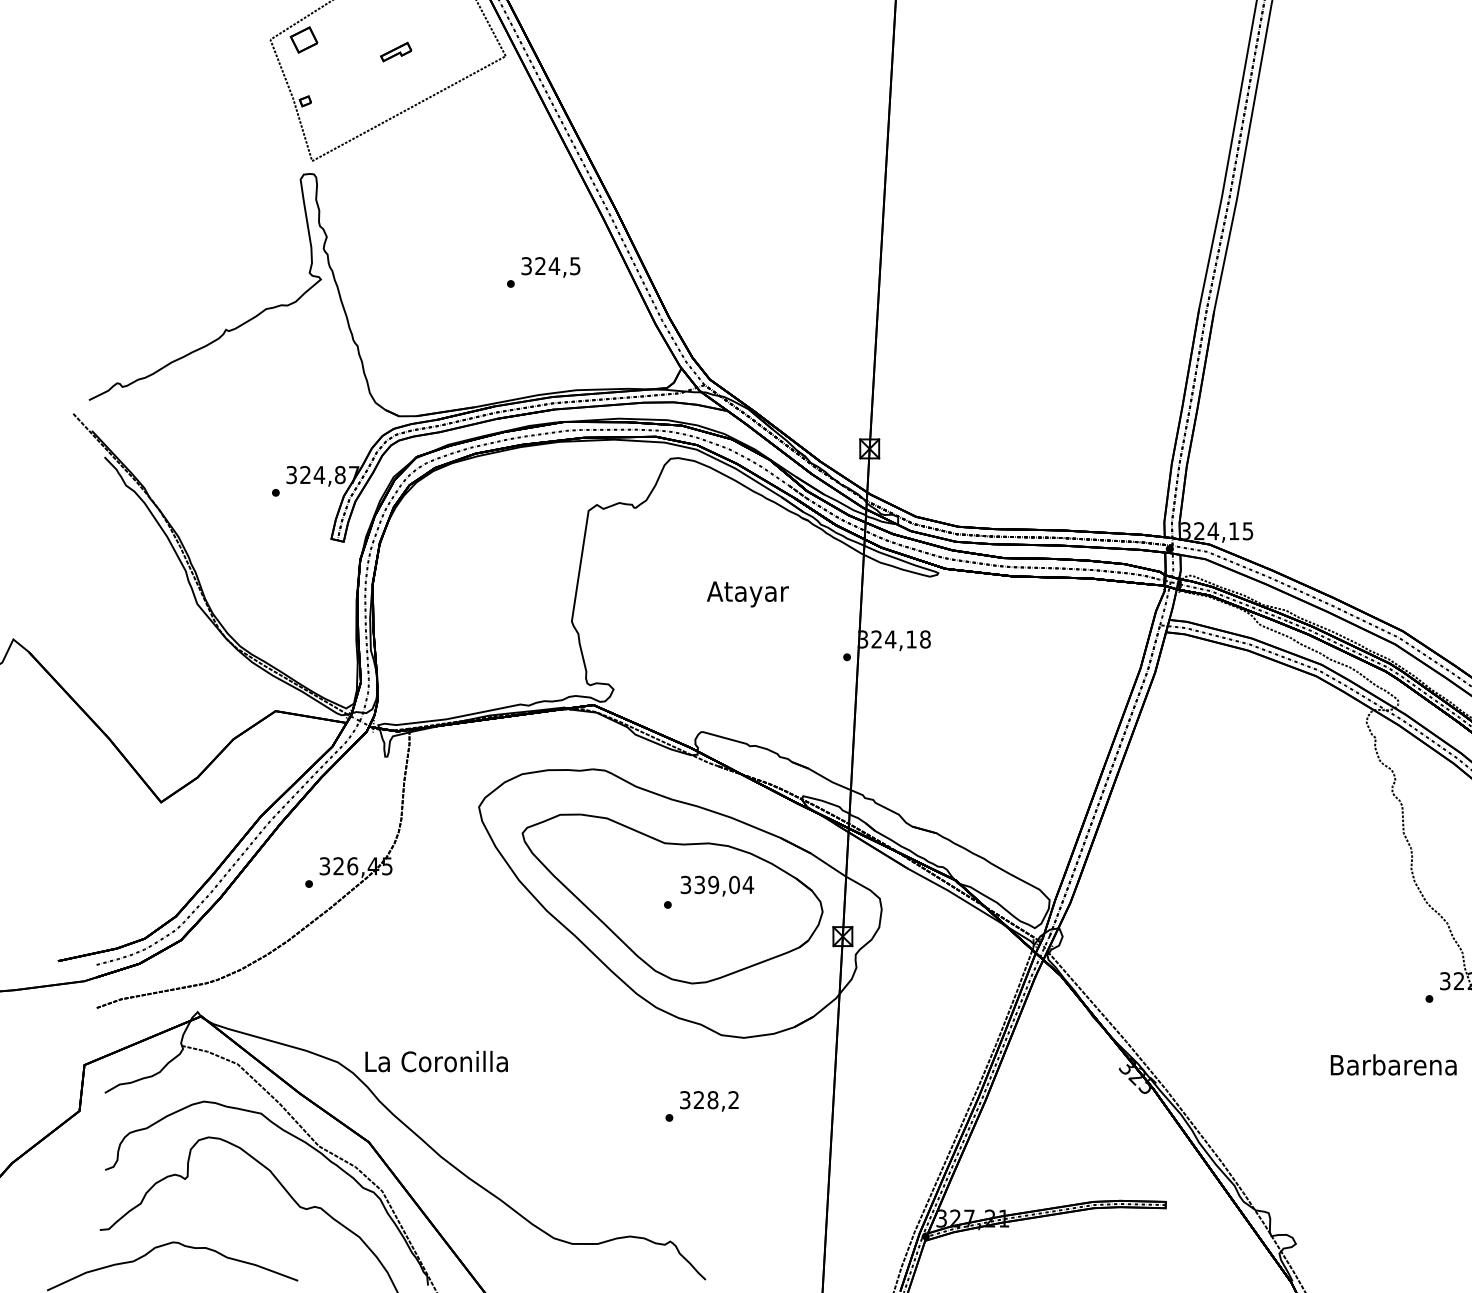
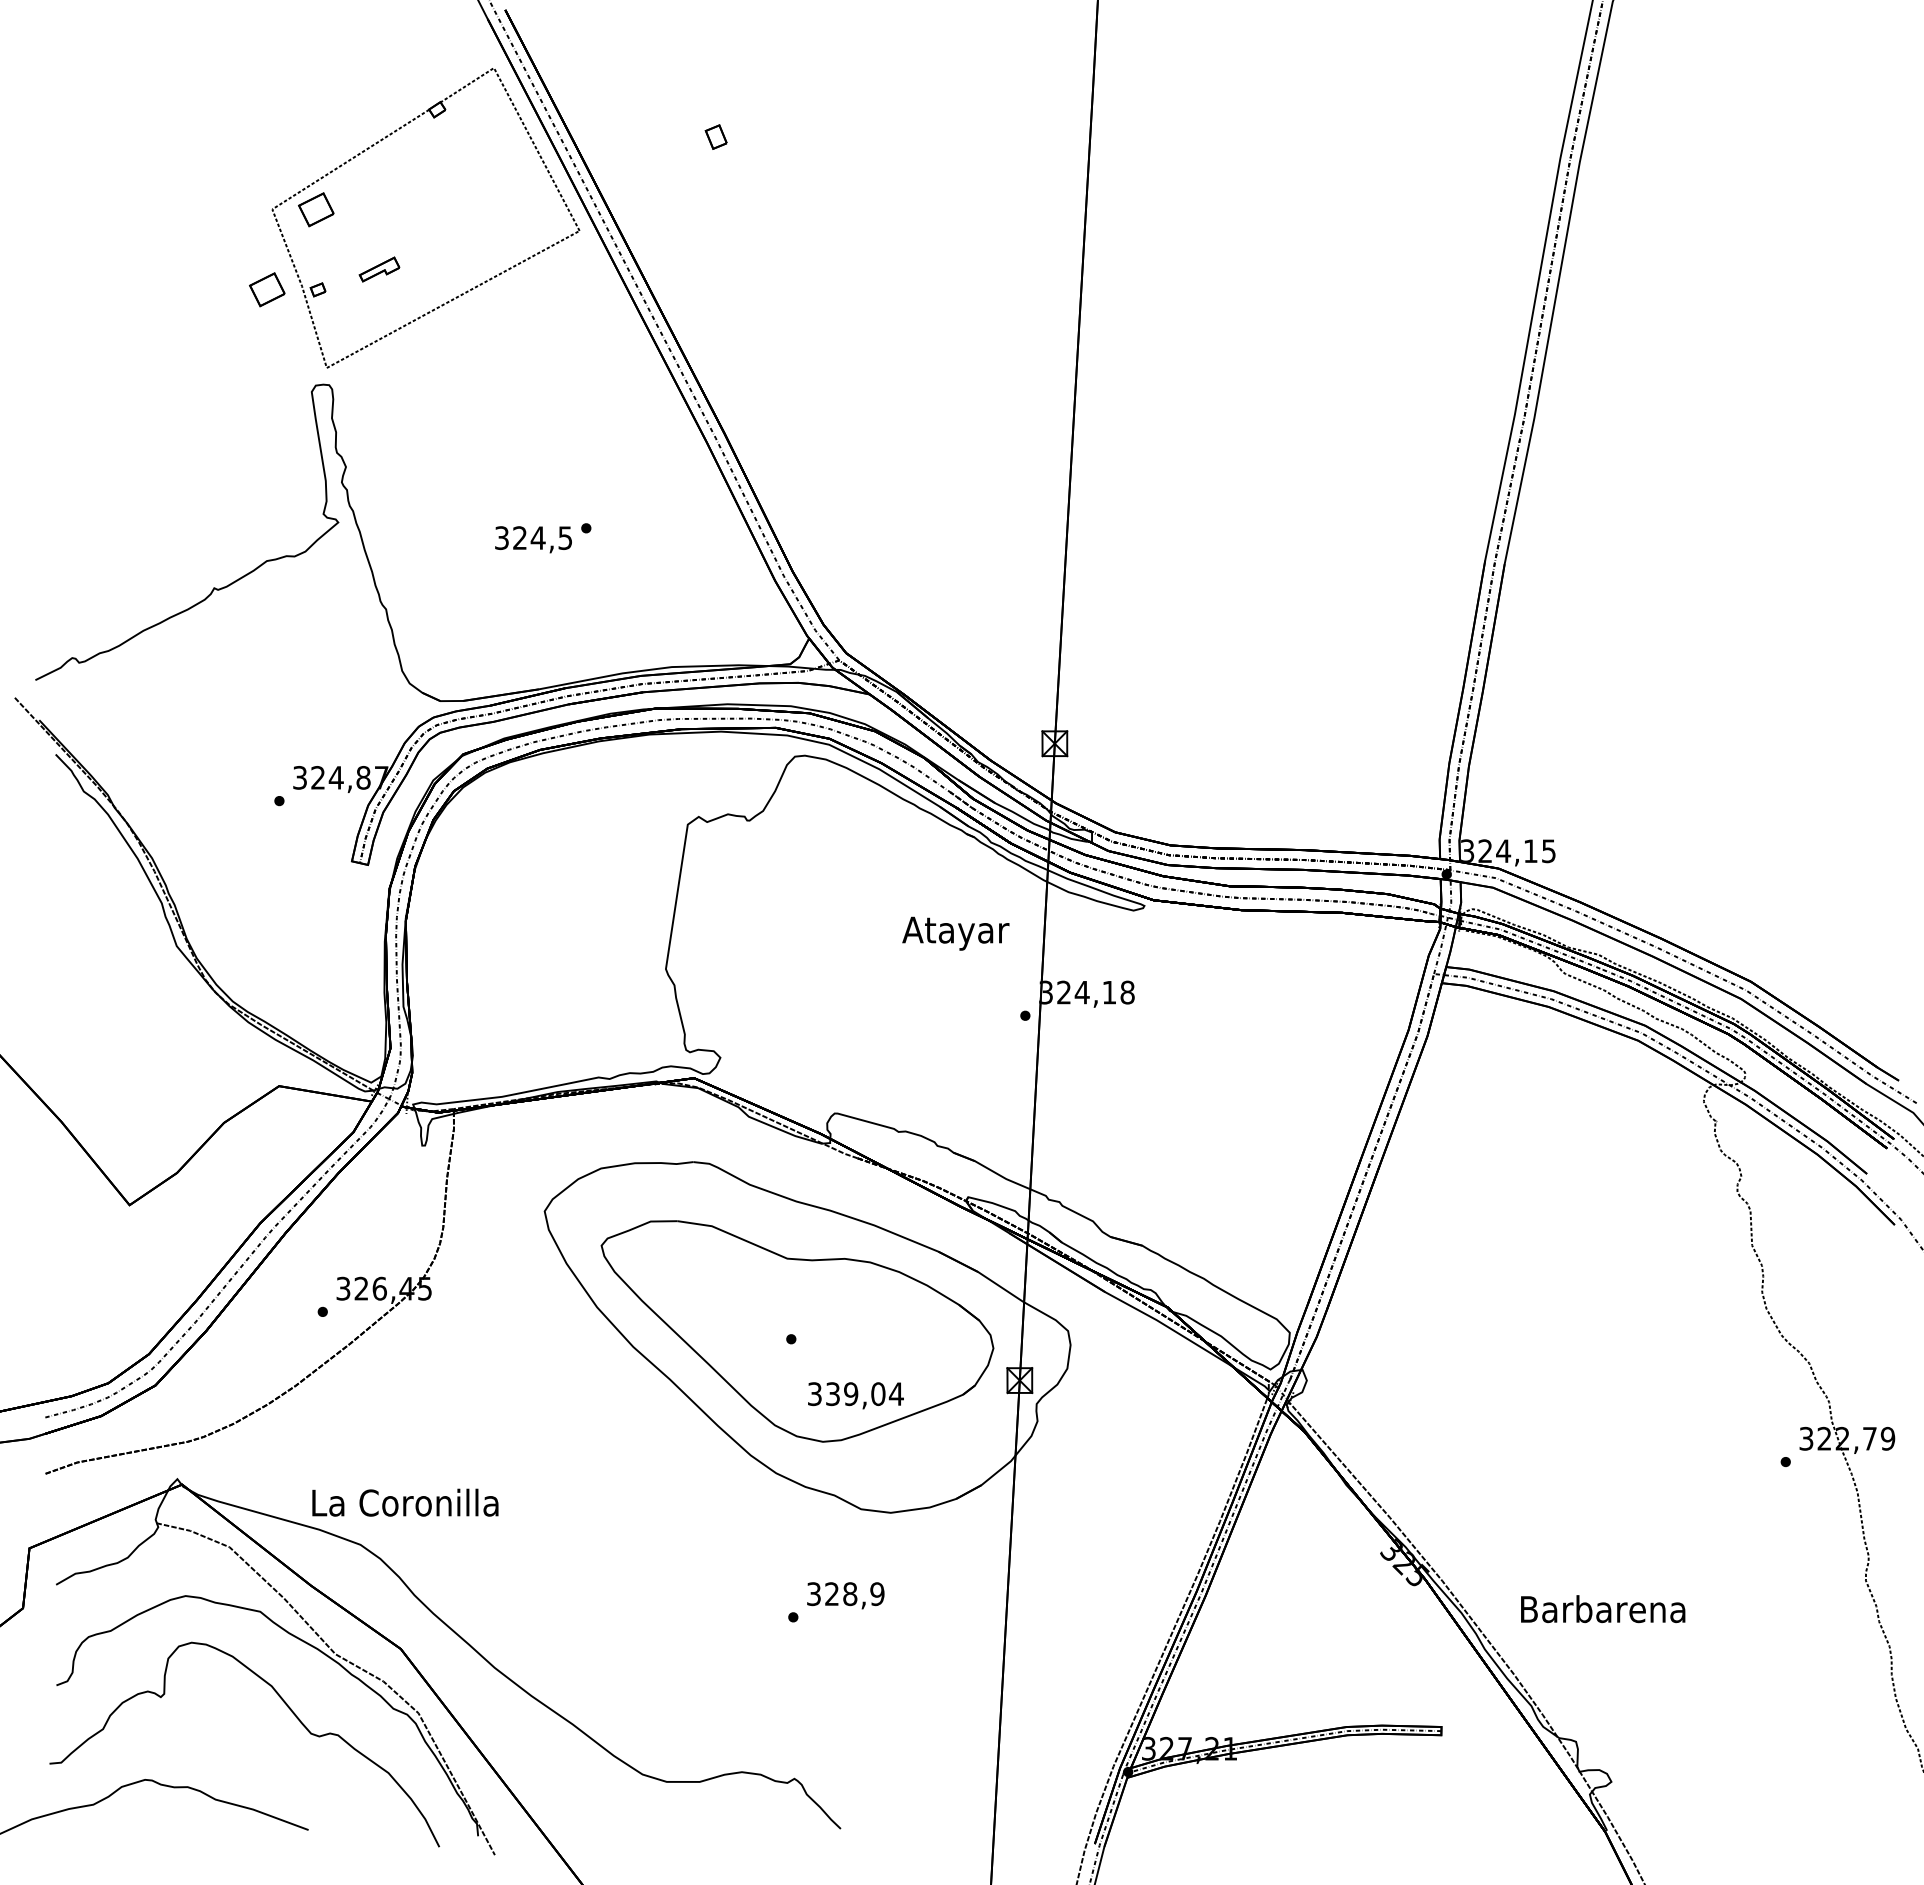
part: (396, 52) -> (379, 269), moved
part: (266, 101) -> (267, 289), added
text: (550, 267) -> (533, 539), moved
text: (747, 594) -> (955, 933), moved
text: (717, 886) -> (855, 1395), moved
text: (436, 1061) -> (405, 1502), moved
text: (1393, 1065) -> (1603, 1609), moved
text: (733, 1100) -> (877, 1594), 328,2 -> 328,9

